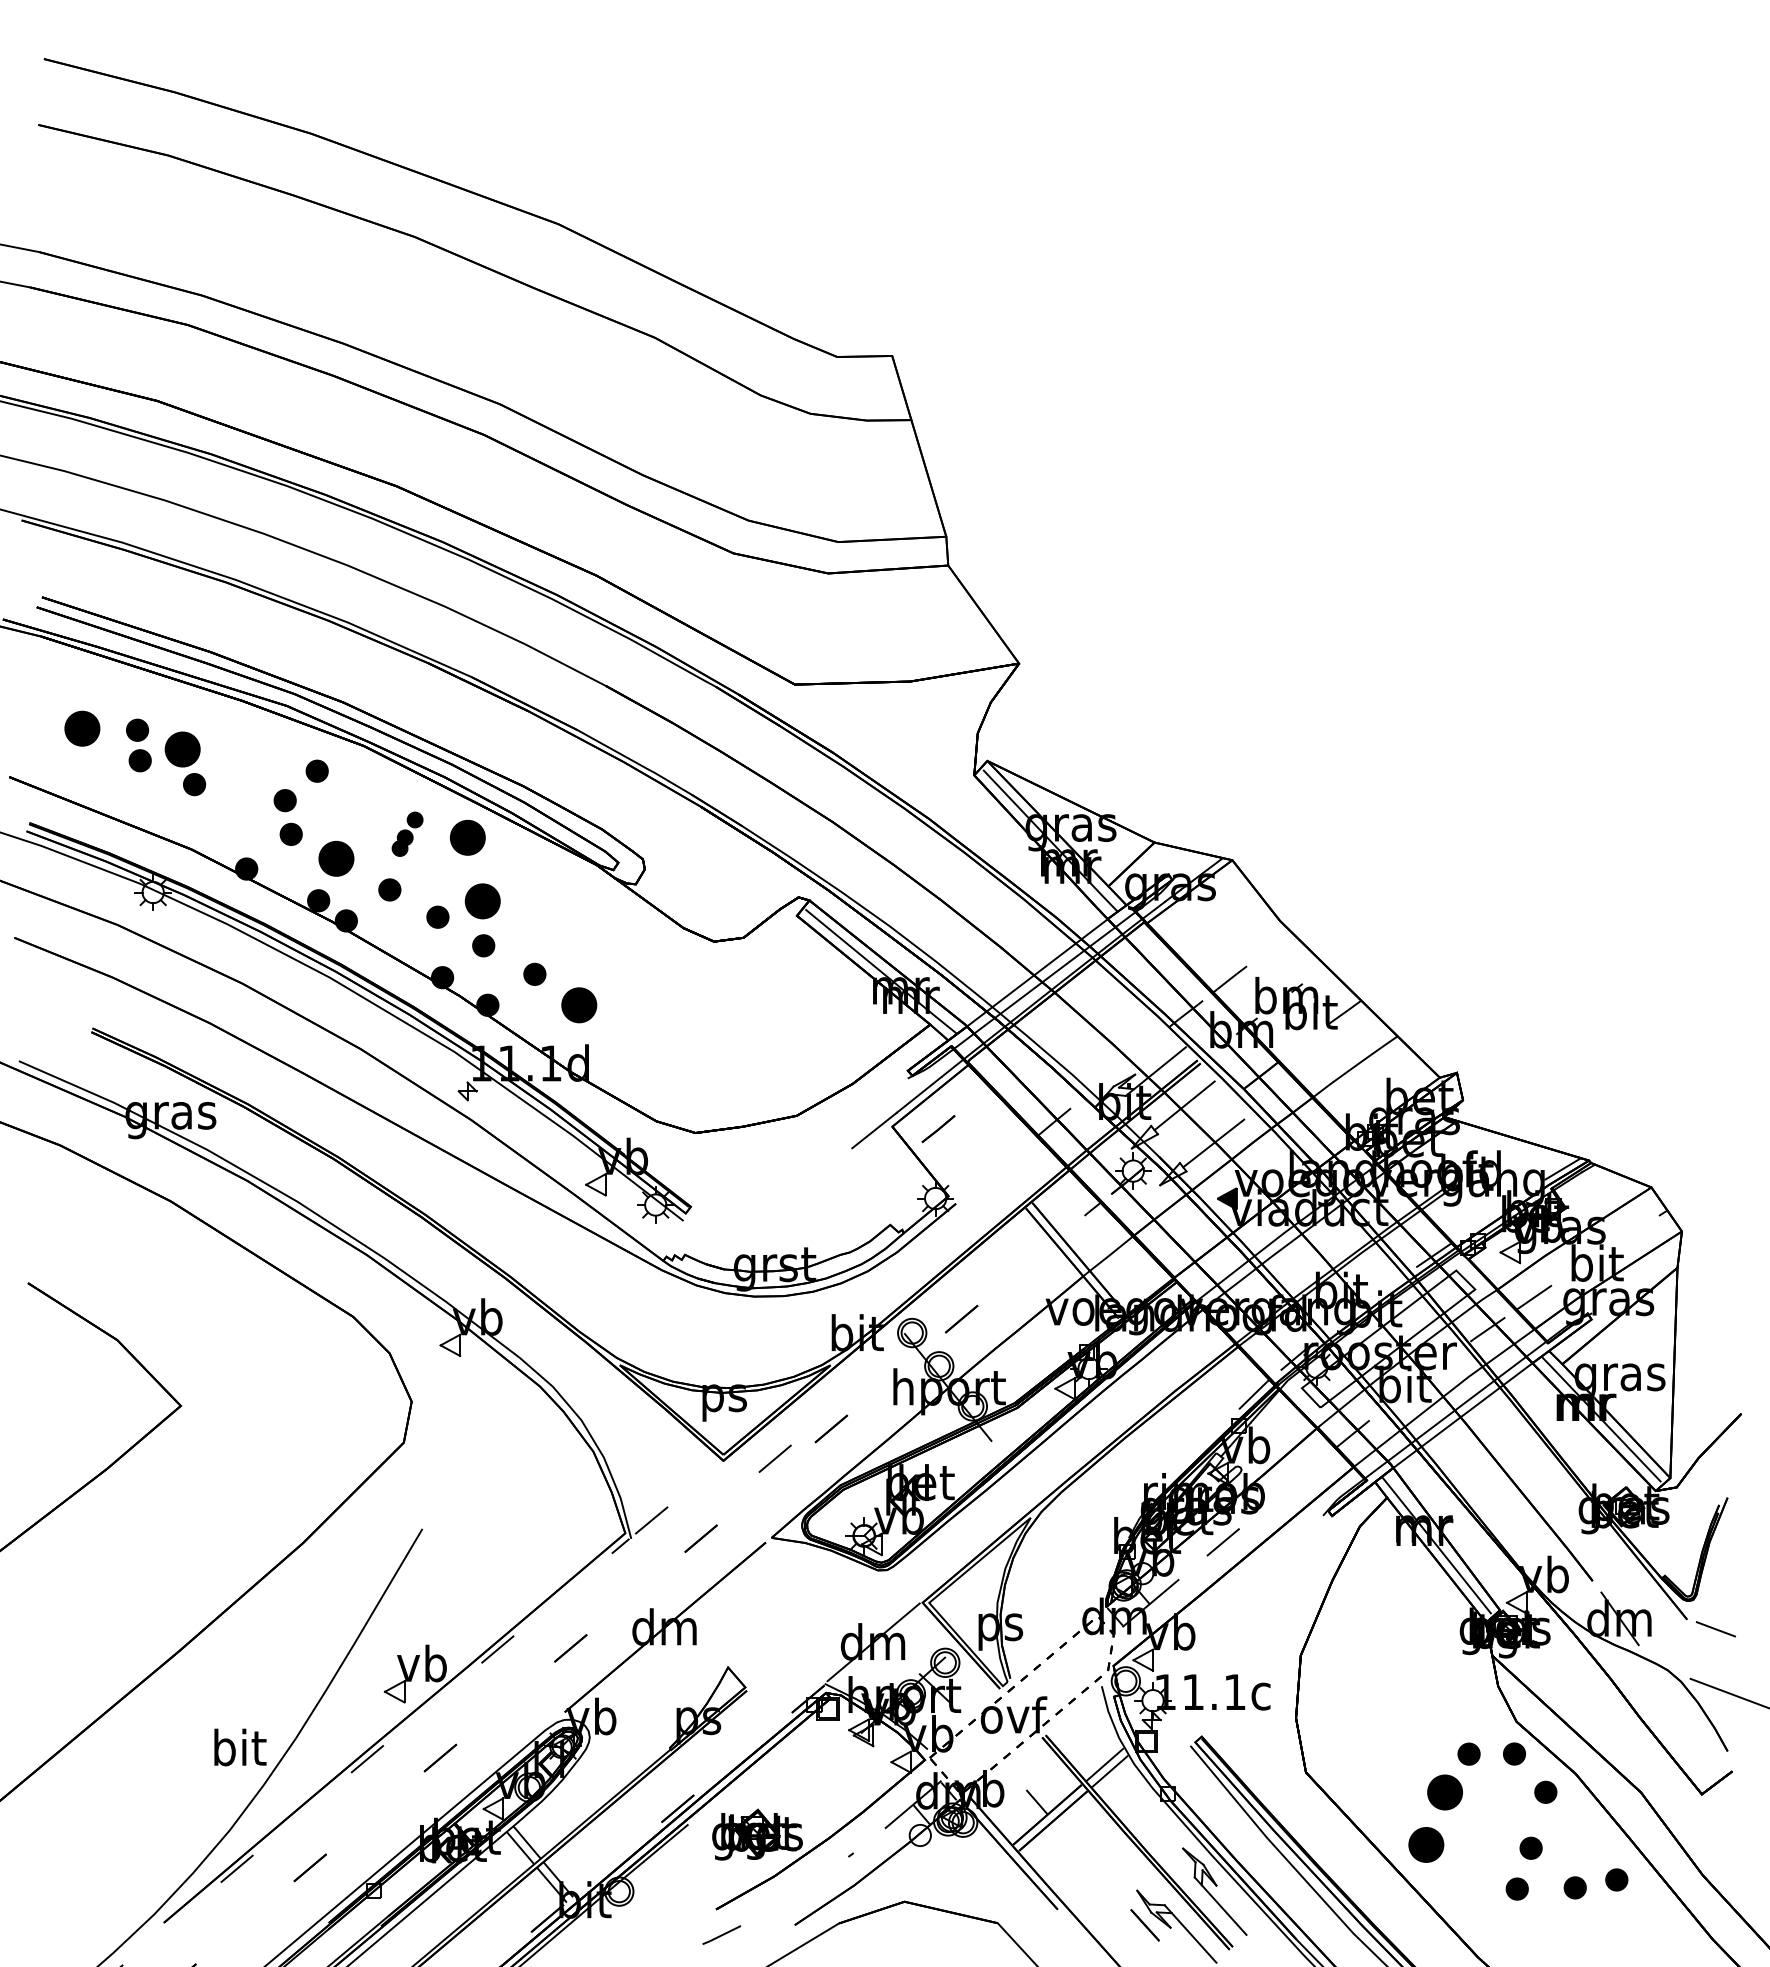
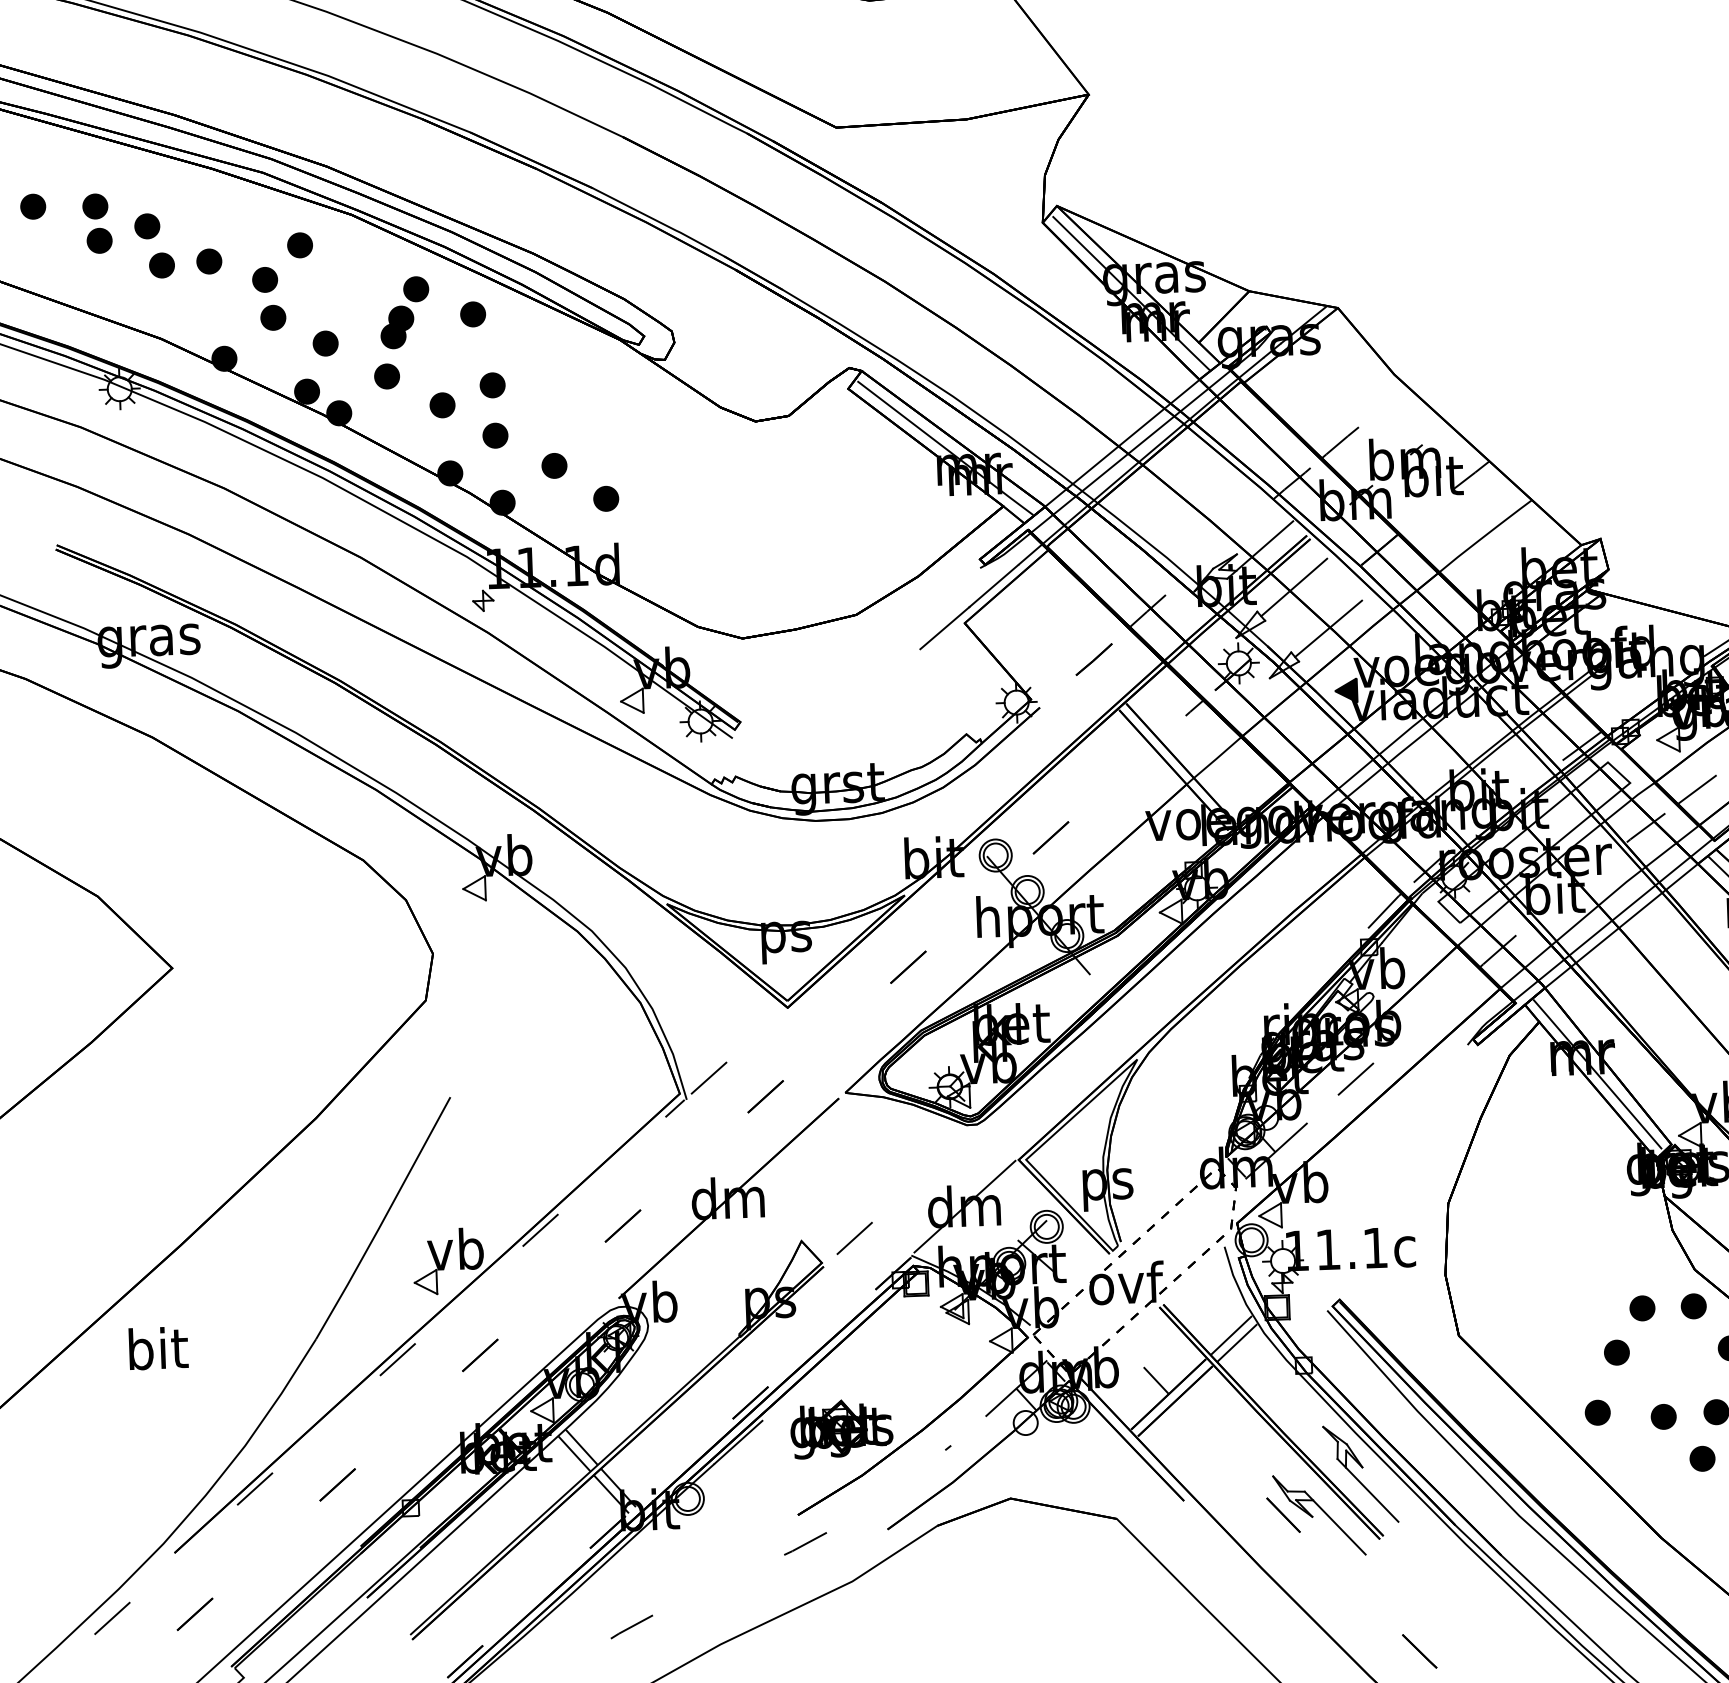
part: (82, 727) -> (33, 205), size x0.62
part: (182, 749) -> (146, 226), size x0.62
part: (236, 782) -> (209, 261), added
part: (407, 834) -> (404, 313), size x1.43
part: (467, 837) -> (472, 314), size x0.62
part: (336, 858) -> (325, 343), size x0.62
part: (482, 900) -> (492, 384), size x0.62
part: (579, 1004) -> (606, 498), size x0.62
line: (938, 1129) -> (1094, 660), moved
line: (774, 1458) -> (853, 1238), moved
text: (240, 1747) -> (158, 1348), moved
part: (1444, 1792) -> (1616, 1352), size x0.62
part: (1425, 1844) -> (1596, 1412), size x0.62
part: (1483, 1850) -> (1662, 1416), added

